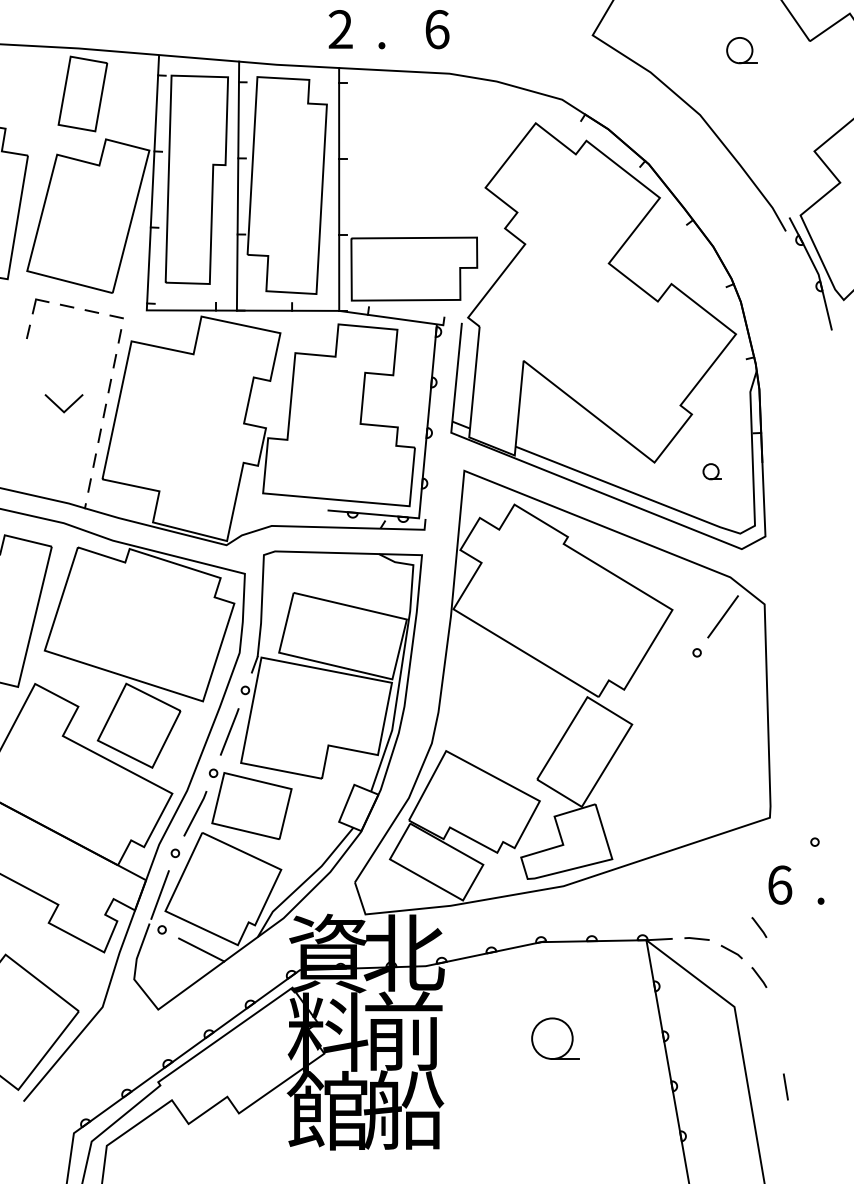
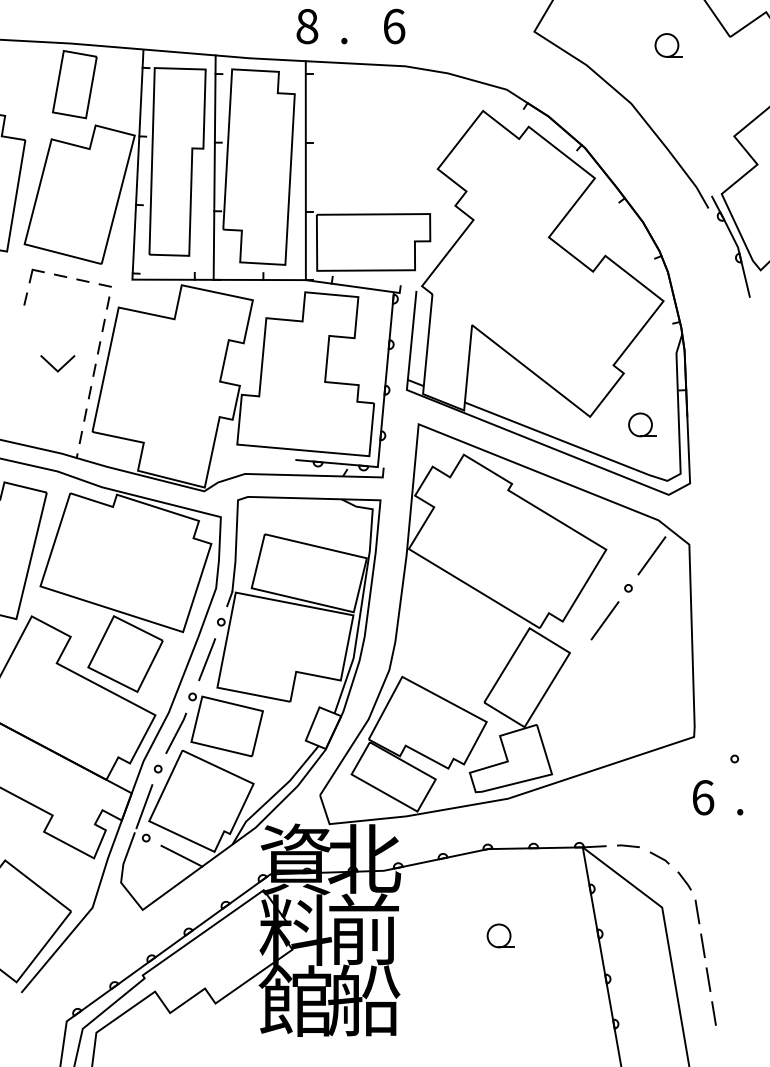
text: (340, 29) -> (307, 26), 2 -> 8
part: (711, 471) -> (641, 424), size x1.67
line: (670, 688) -> (604, 620), added
line: (759, 927) -> (684, 835), removed
line: (773, 1011) -> (697, 911), added
part: (555, 1037) -> (500, 935), size x0.62
line: (779, 1048) -> (702, 944), added
line: (791, 1124) -> (713, 1013), added

